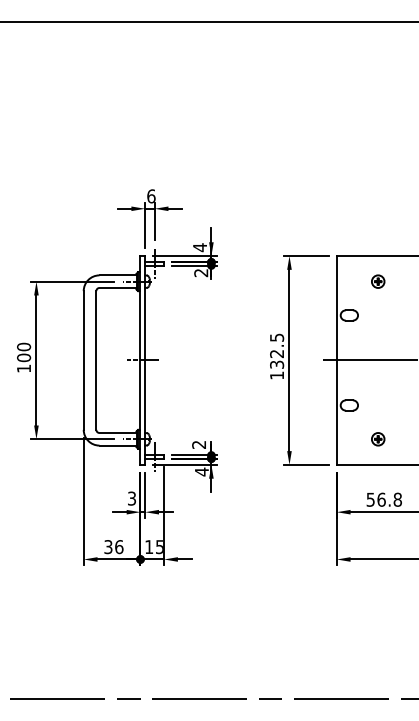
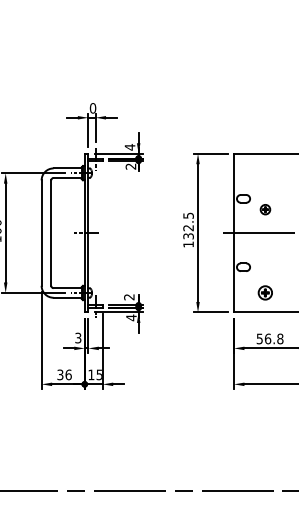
text: (151, 195) -> (93, 107), 6 -> 0
part: (378, 281) -> (265, 209), moved
part: (378, 439) -> (265, 293), size x1.4

